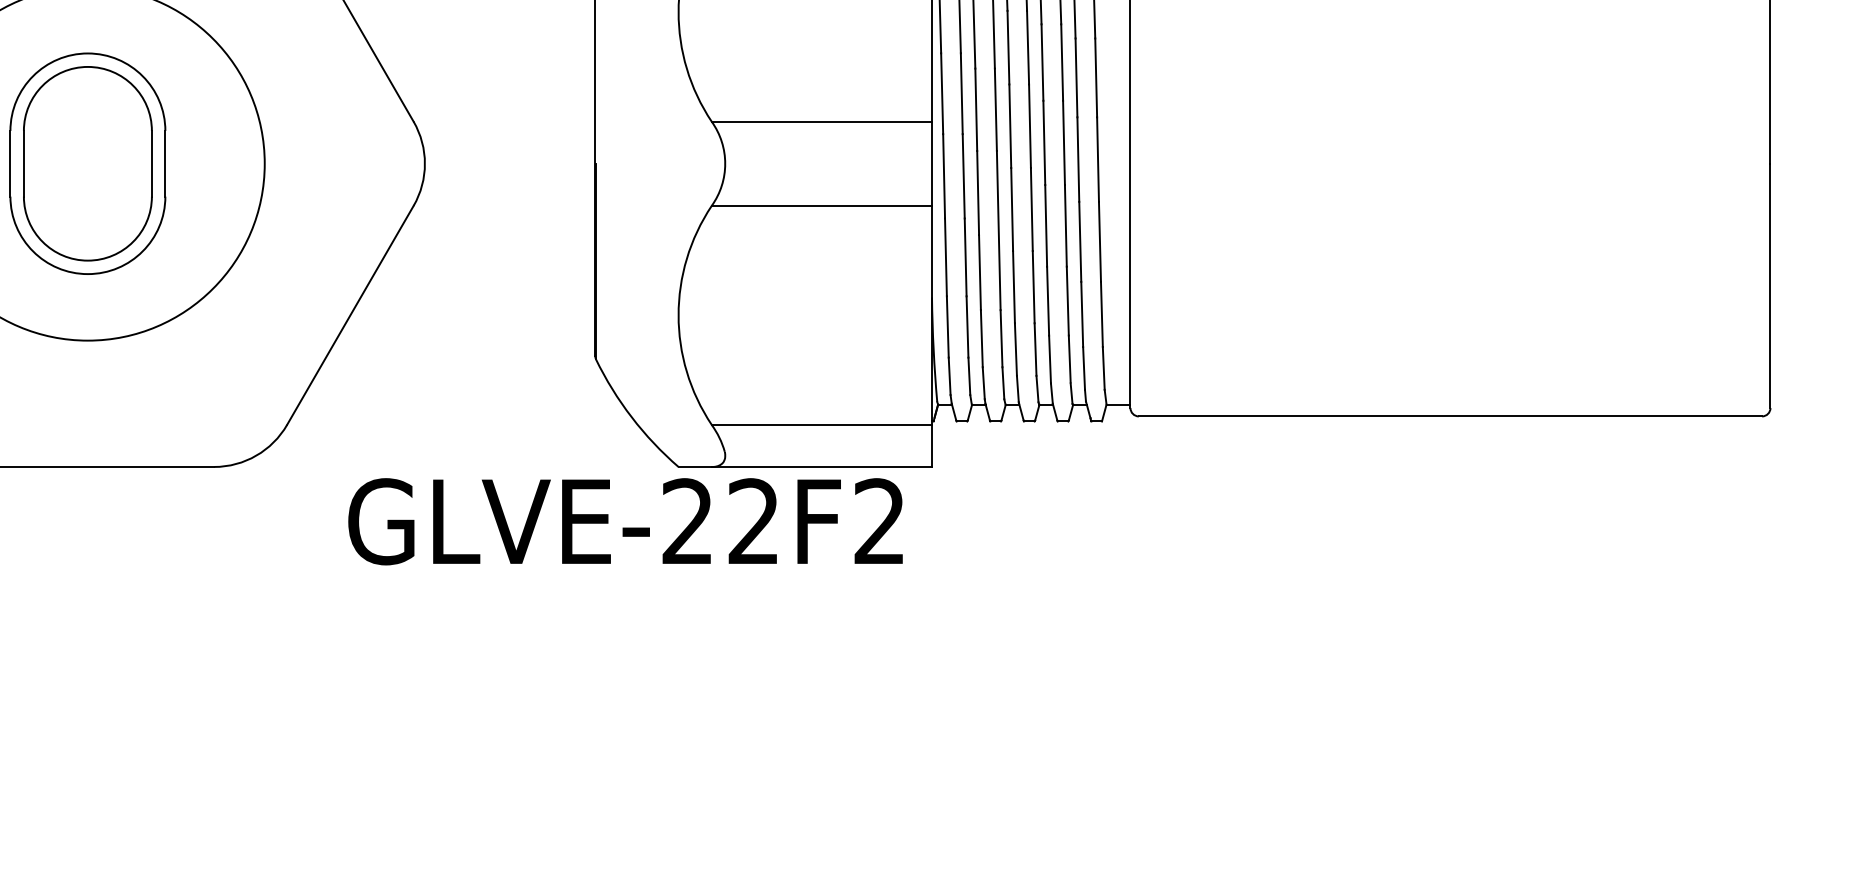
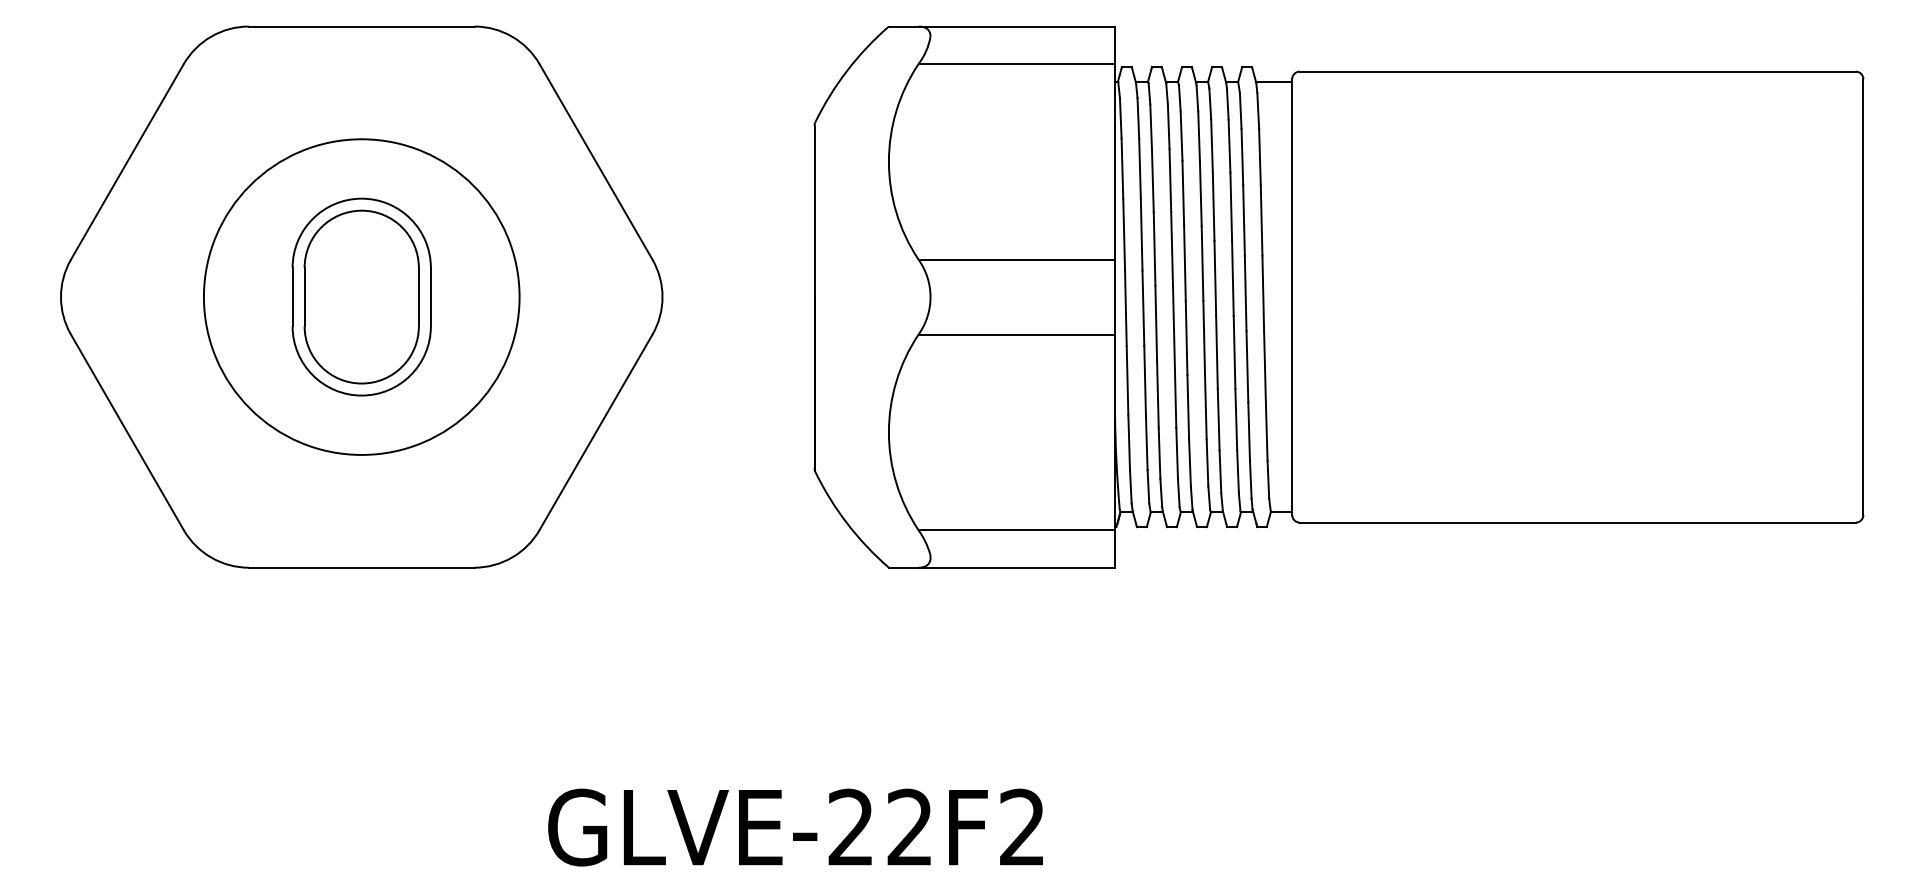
text: (625, 521) -> (795, 827), moved

